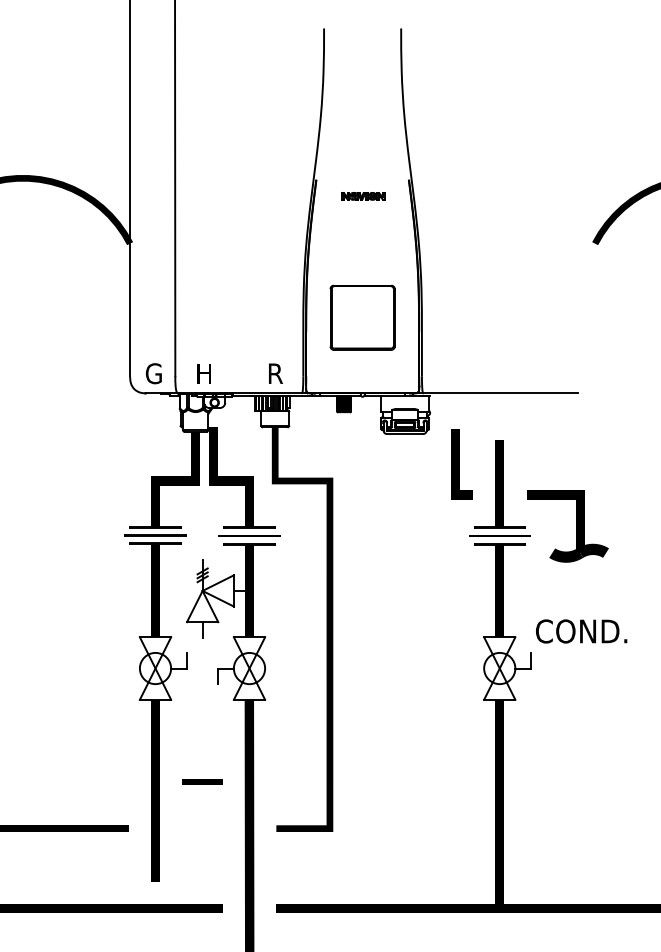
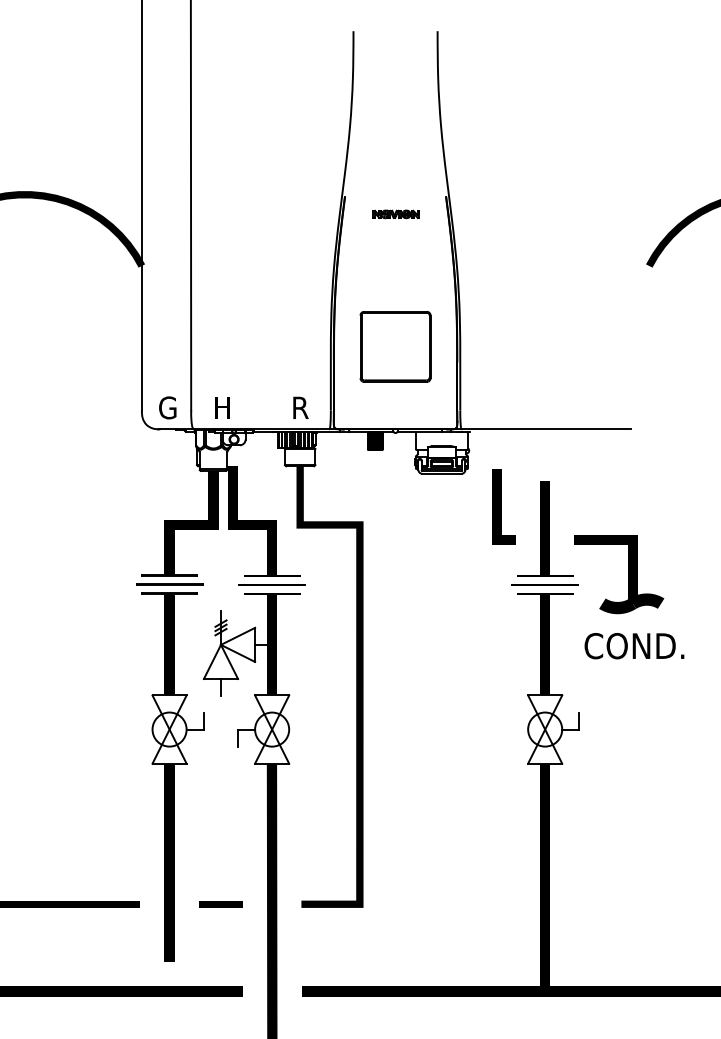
text: (581, 631) -> (634, 646), moved
line: (202, 782) -> (220, 904), moved

